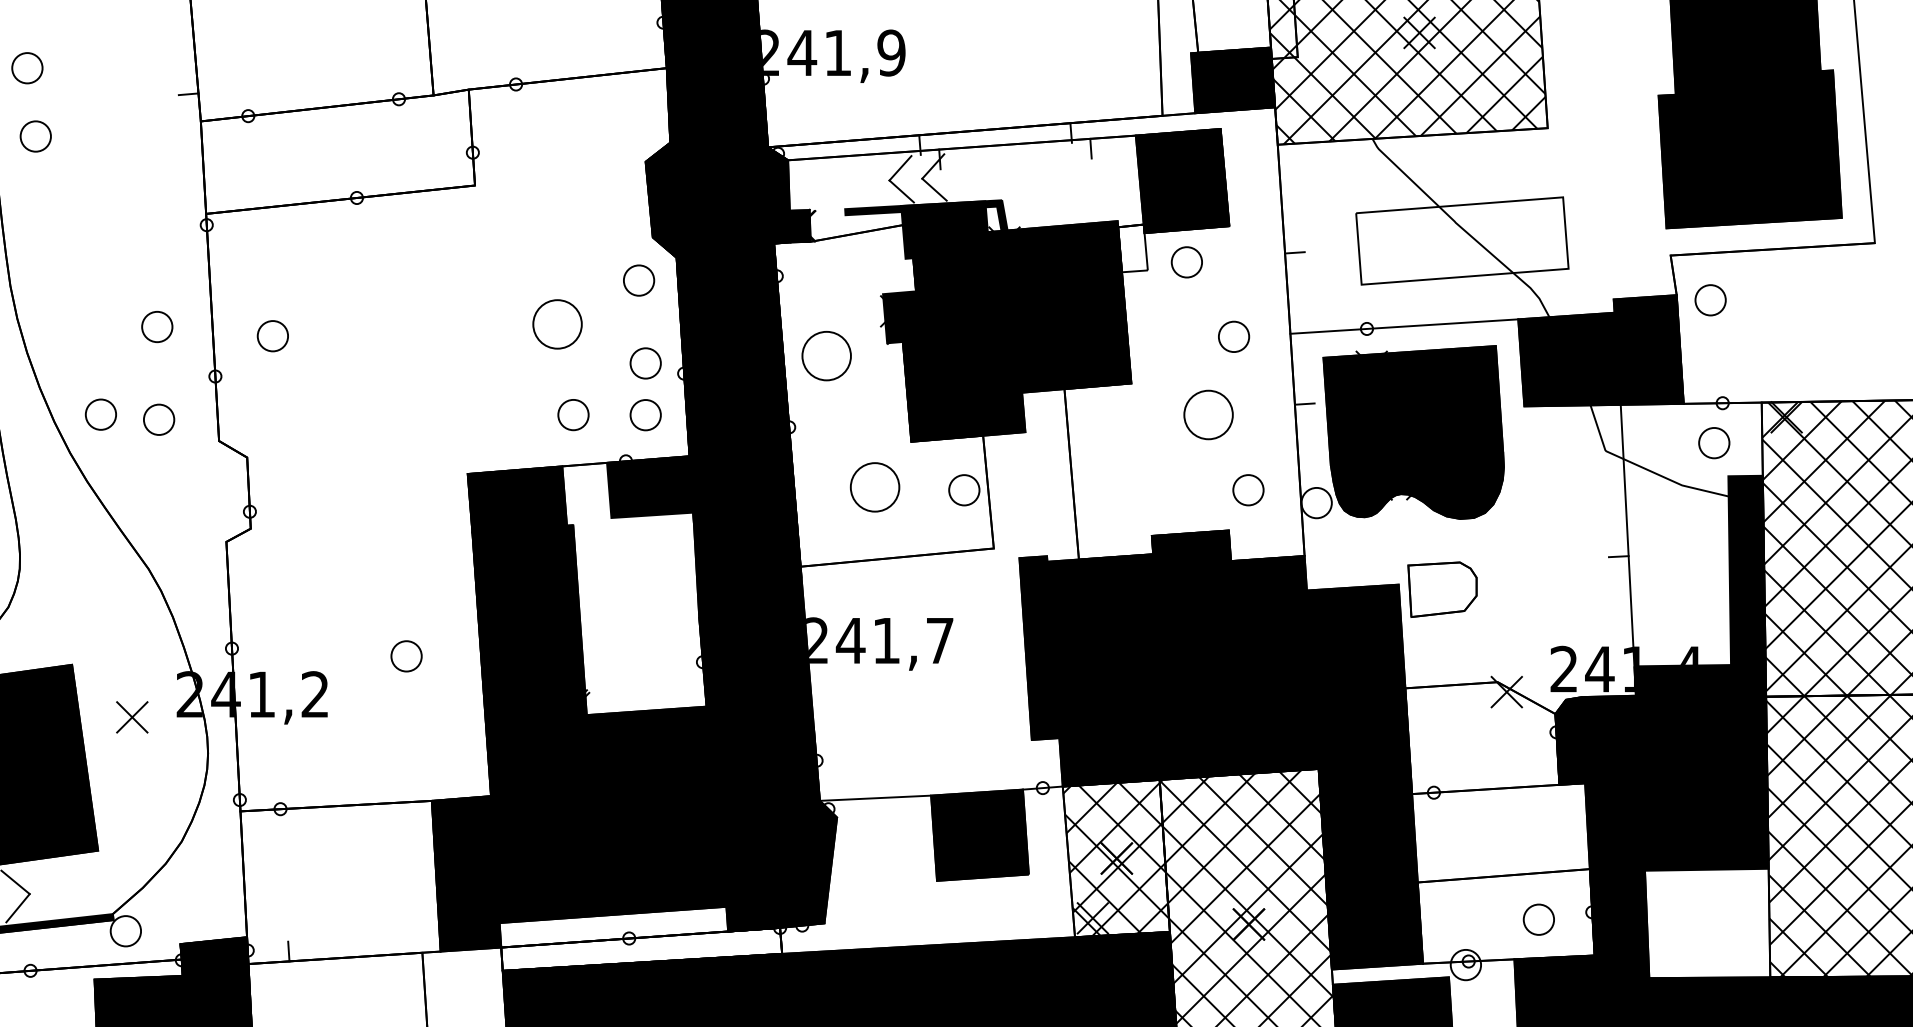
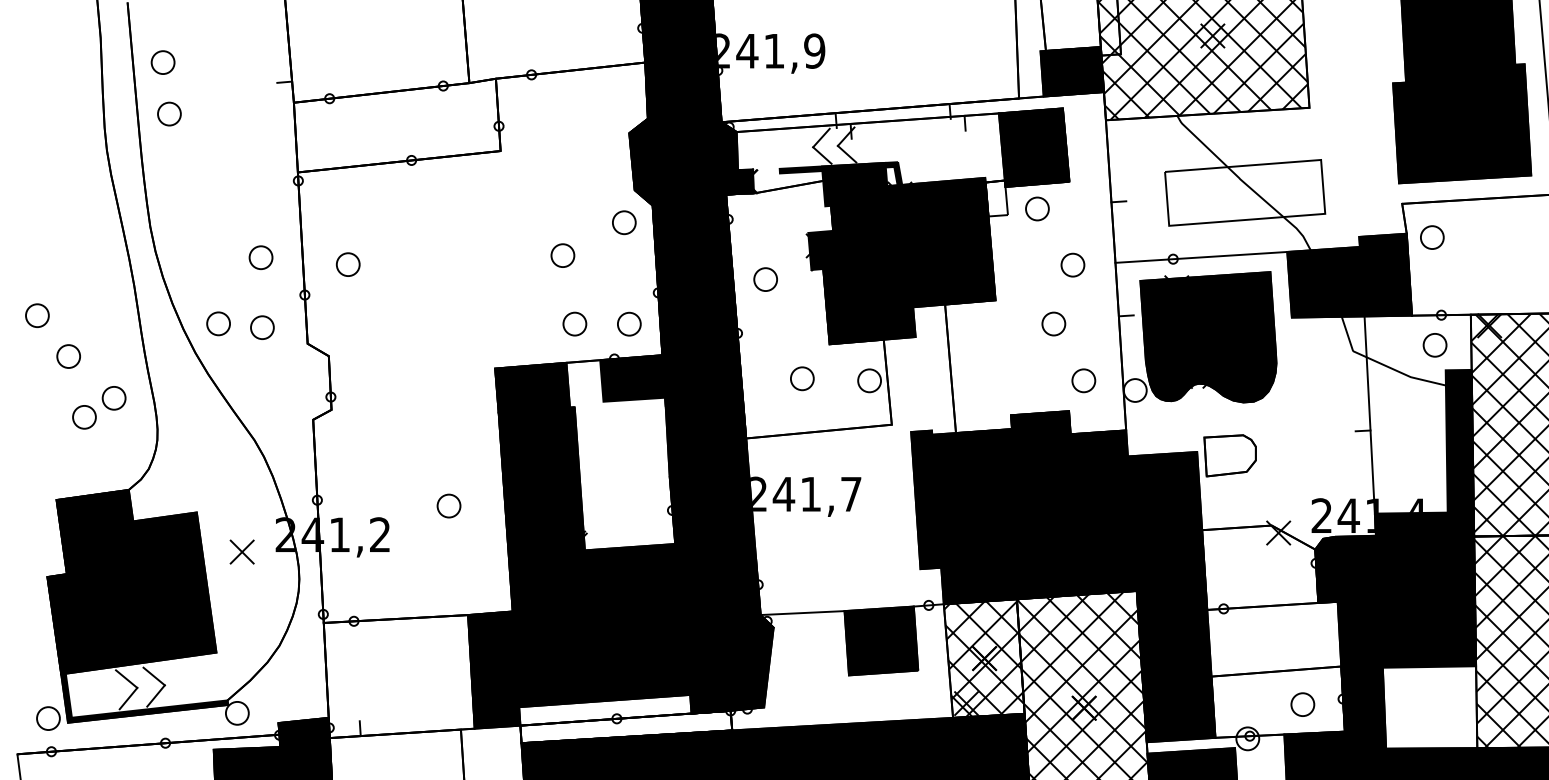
circle: (557, 324) -> (562, 255), size x0.62
circle: (826, 355) -> (765, 279), size x0.62
circle: (645, 362) -> (629, 284), removed
circle: (1208, 414) -> (1053, 323), size x0.62
circle: (875, 487) -> (802, 378), size x0.62

